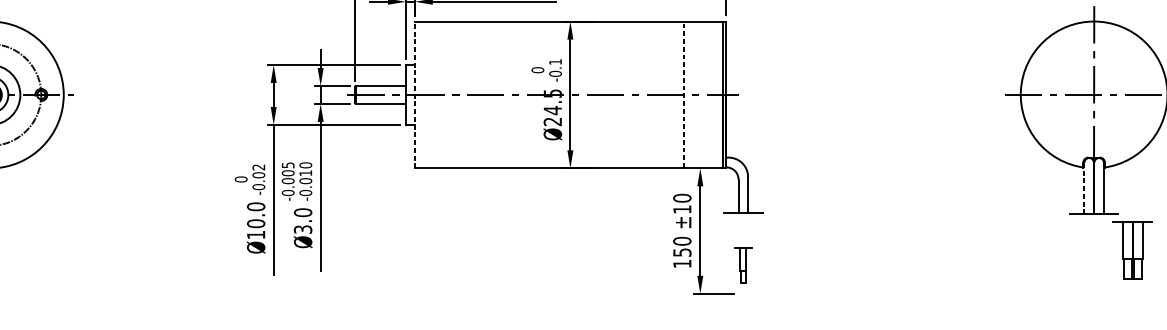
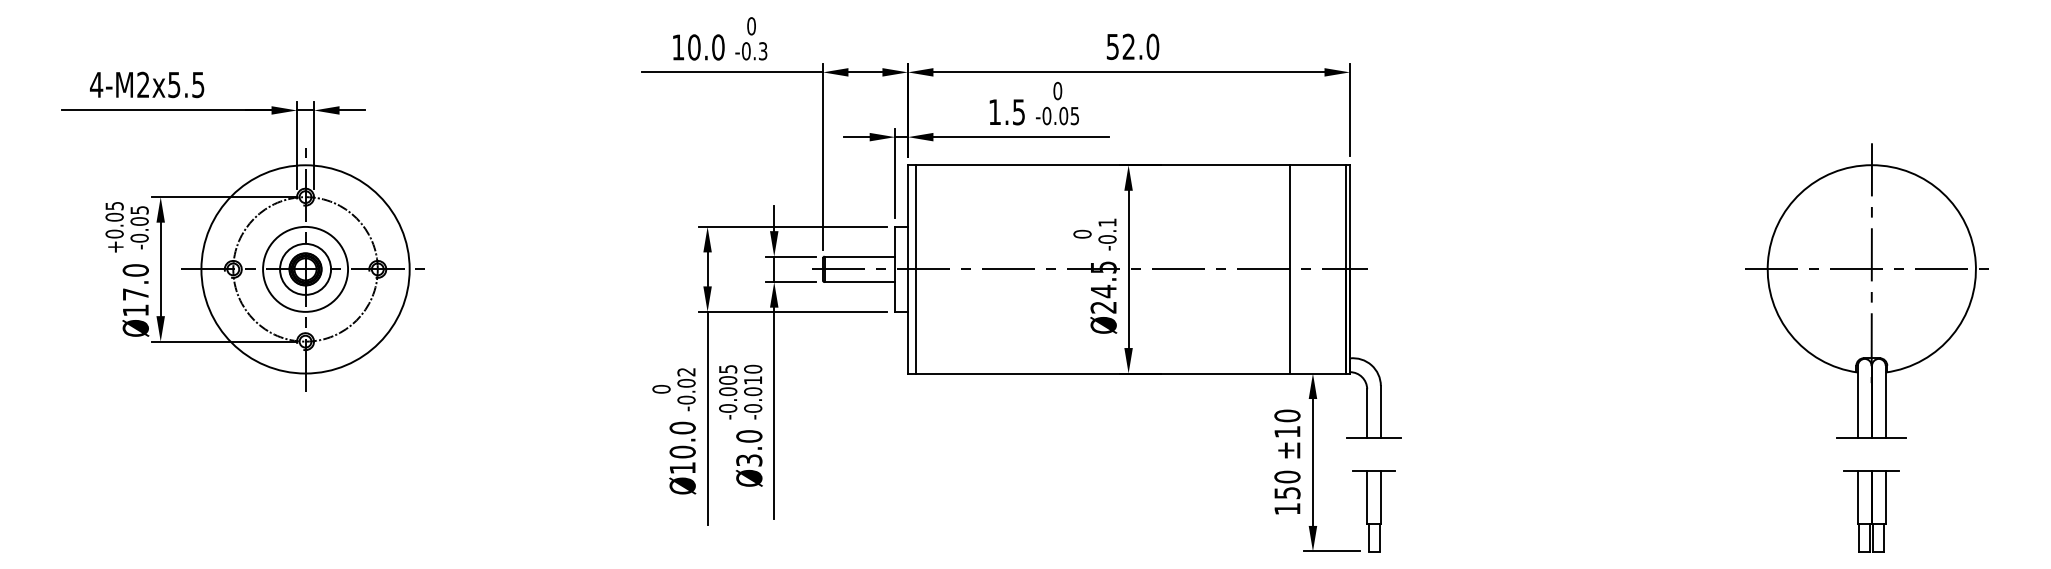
line: (414, 94) -> (907, 268), dashed -> solid
line: (684, 94) -> (1290, 268), dashed -> solid
line: (420, 95) -> (916, 269), added
line: (1084, 188) -> (1857, 402), dashed -> solid
part: (1132, 250) -> (1871, 511), moved
part: (742, 265) -> (1373, 511), size x1.67

